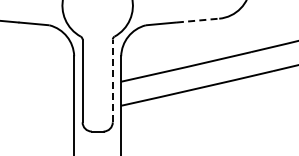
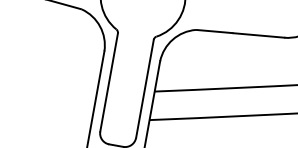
line: (198, 20) -> (259, 35), dashed -> solid
line: (112, 80) -> (144, 88), dashed -> solid

